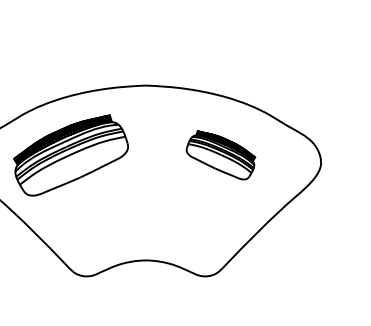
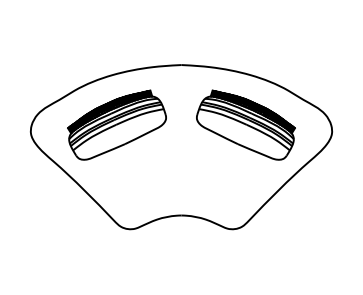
part: (220, 154) -> (245, 124), size x1.67

